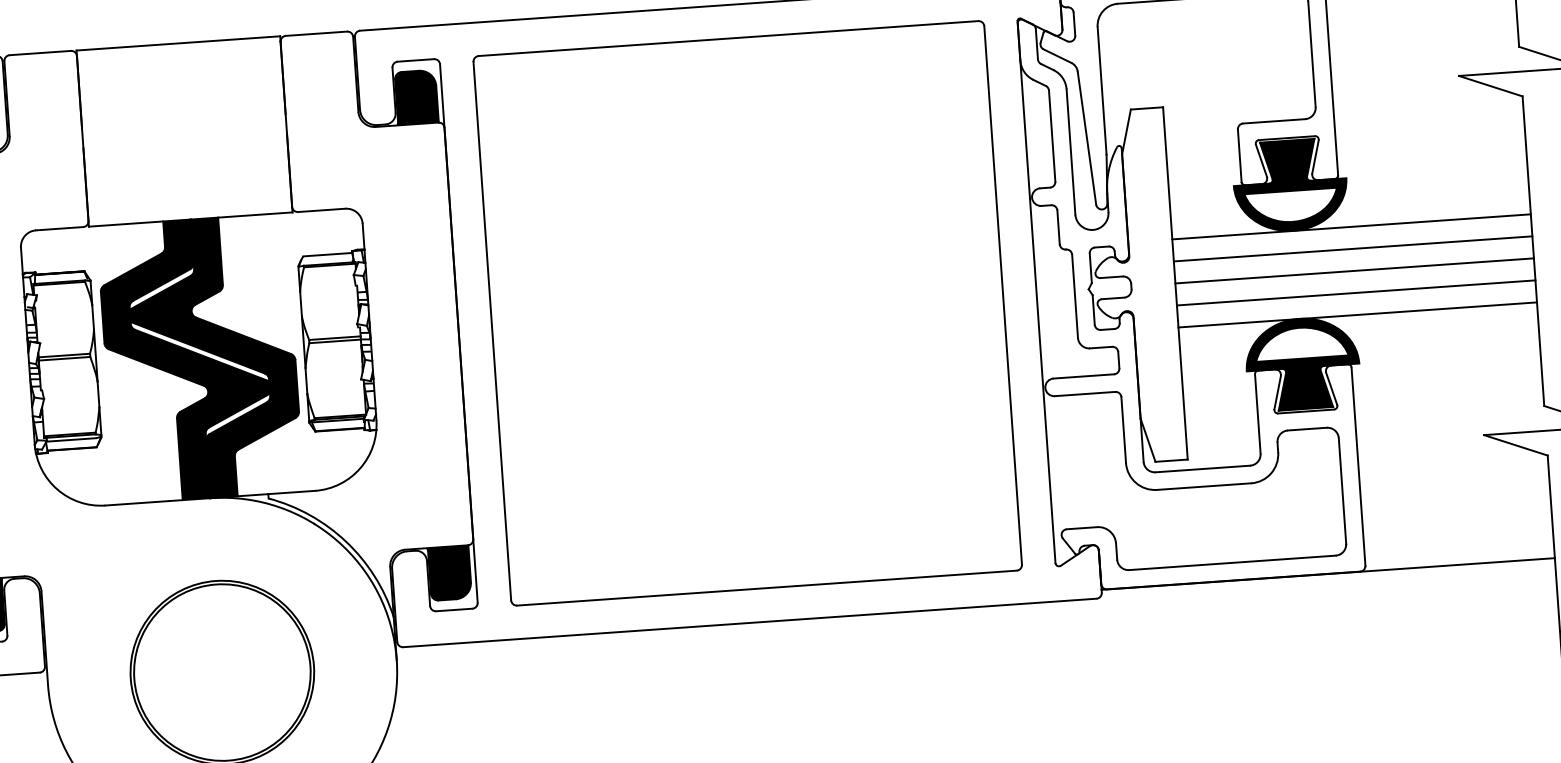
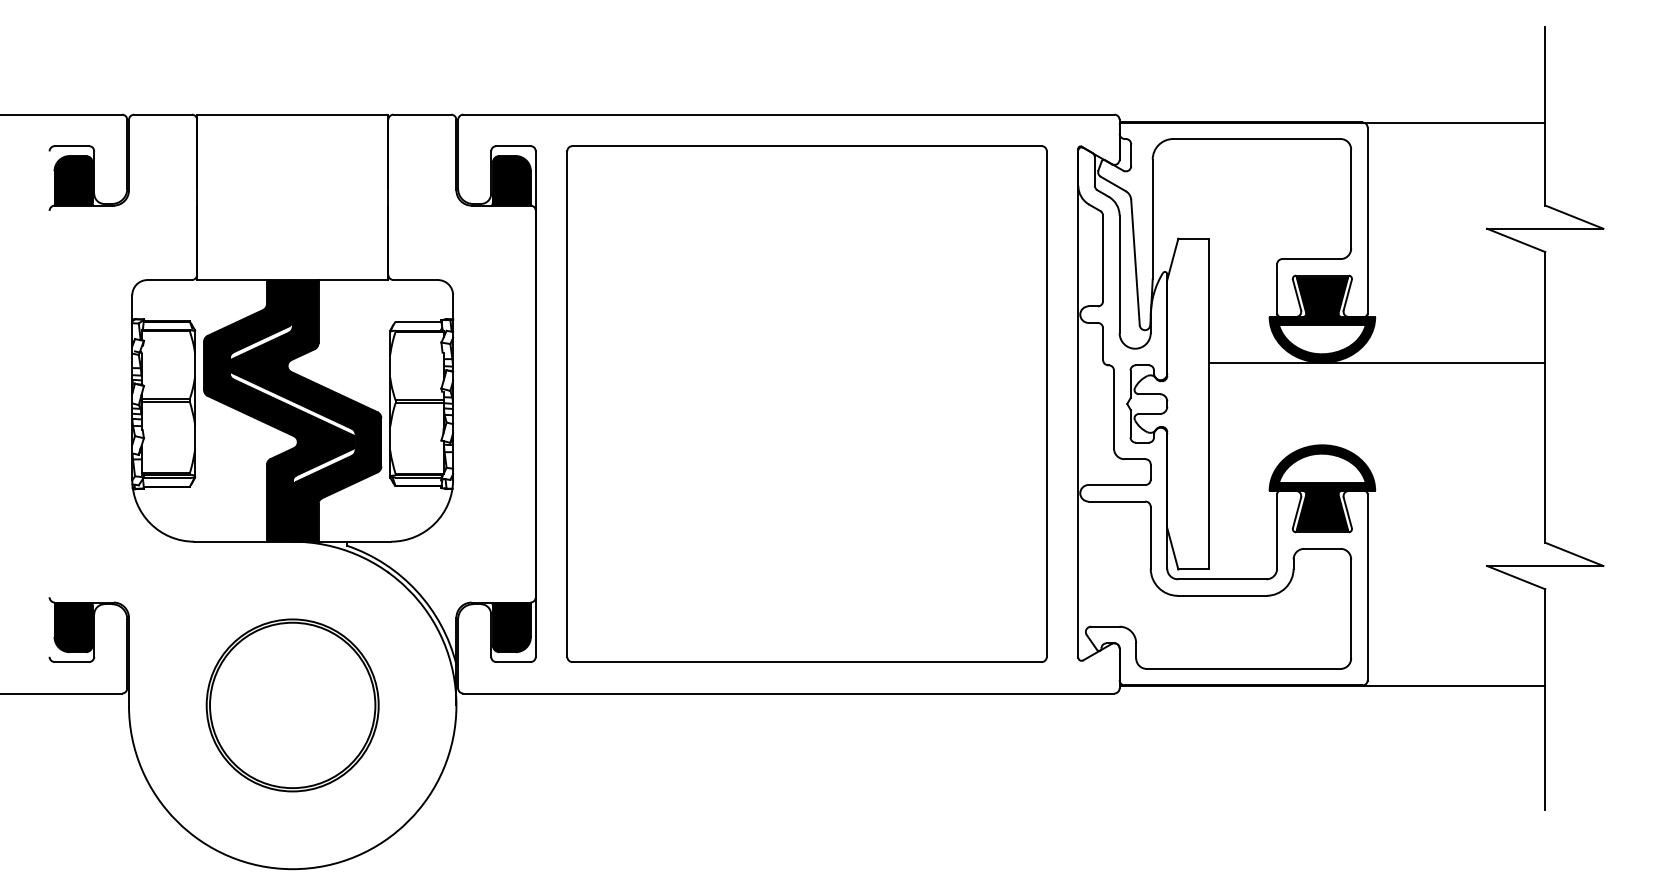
line: (1352, 248) -> (1376, 383), removed
line: (1354, 271) -> (1376, 404), removed
line: (1355, 292) -> (1376, 424), removed
line: (1357, 315) -> (1376, 445), removed

